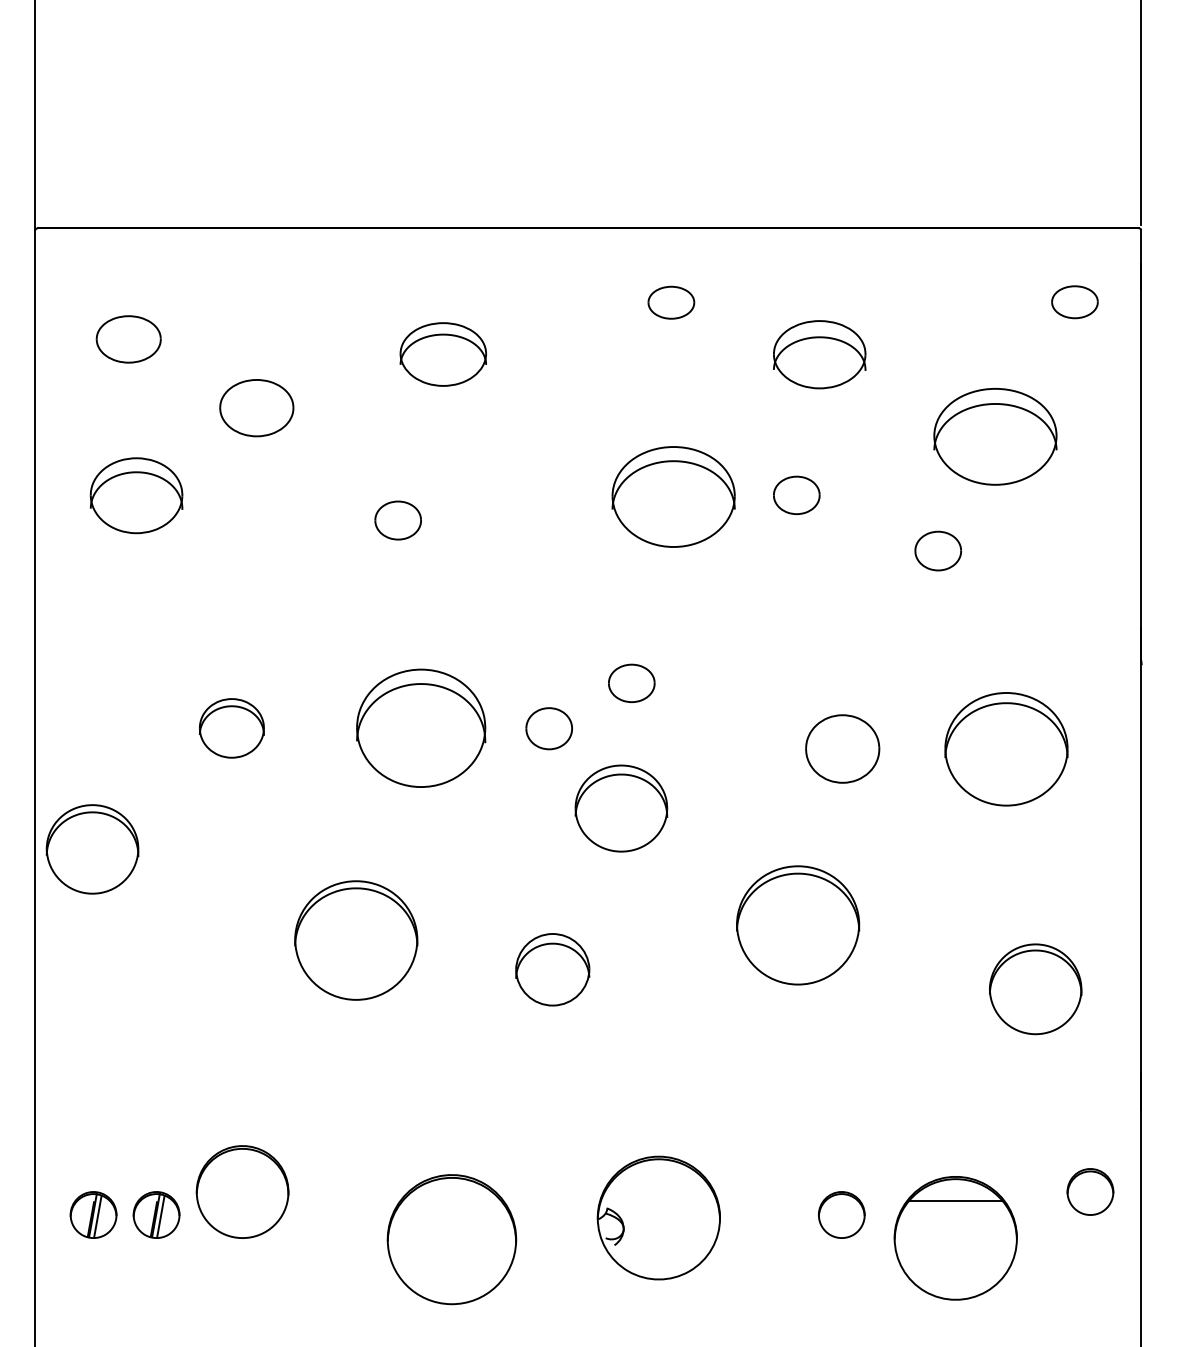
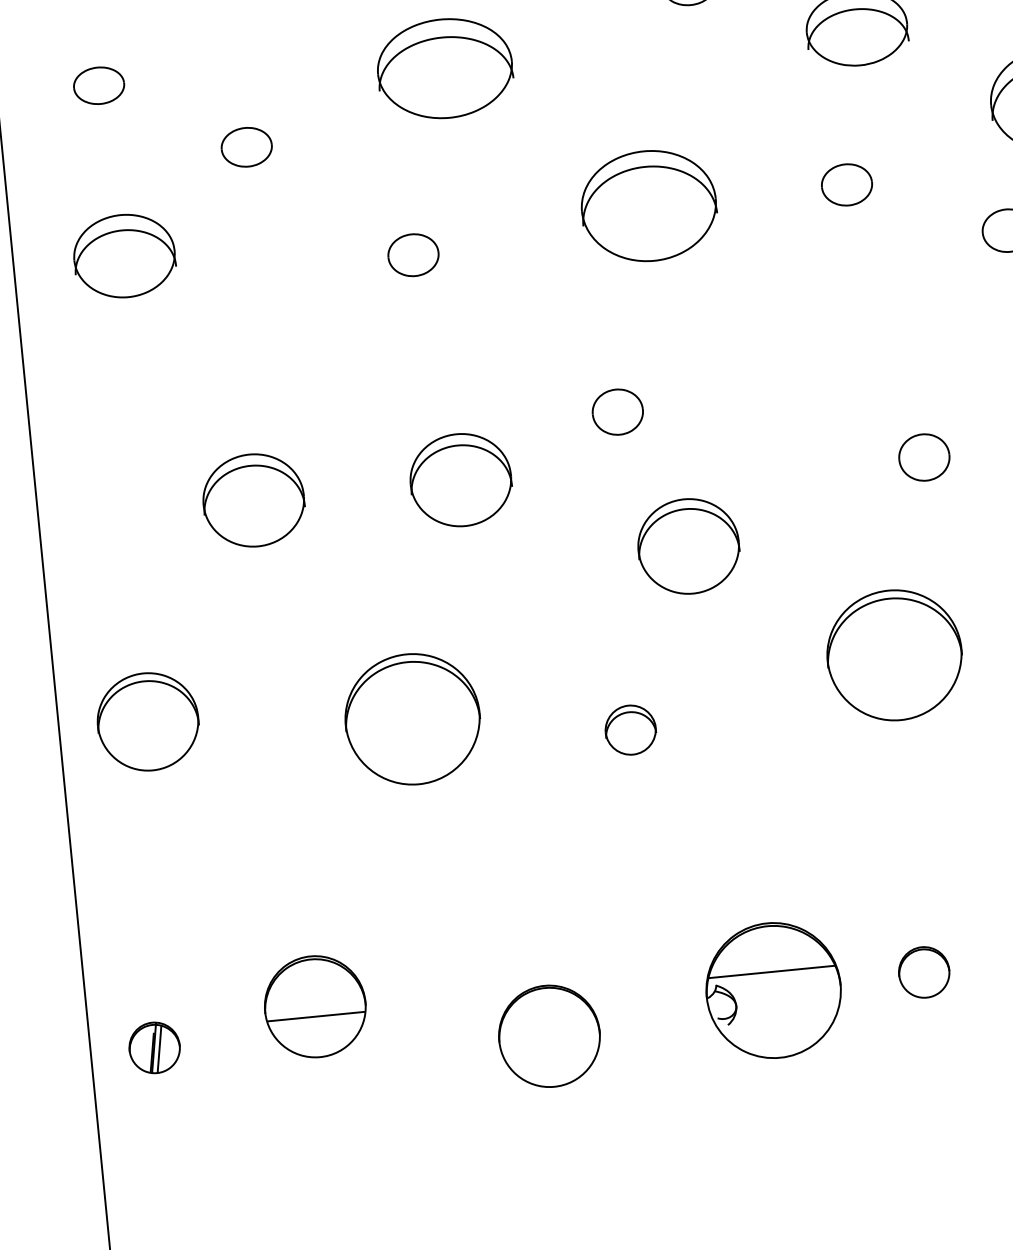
part: (128, 338) -> (98, 84), size x0.71
part: (443, 354) -> (445, 68), size x1.43
part: (256, 407) -> (246, 146), size x0.62
part: (673, 496) -> (648, 205), moved
part: (631, 682) -> (686, 407), removed
part: (231, 728) -> (253, 500), size x1.43
part: (420, 728) -> (460, 480), size x0.71
part: (548, 728) -> (617, 411), moved
part: (842, 748) -> (924, 456), size x0.62
part: (92, 849) -> (148, 722), moved
part: (552, 969) -> (630, 729), size x0.62
line: (242, 1201) -> (316, 1017), added
line: (658, 1201) -> (771, 972), added
part: (156, 1214) -> (223, 1040), removed
part: (841, 1214) -> (923, 971), moved
part: (451, 1239) -> (548, 1036), size x0.71

